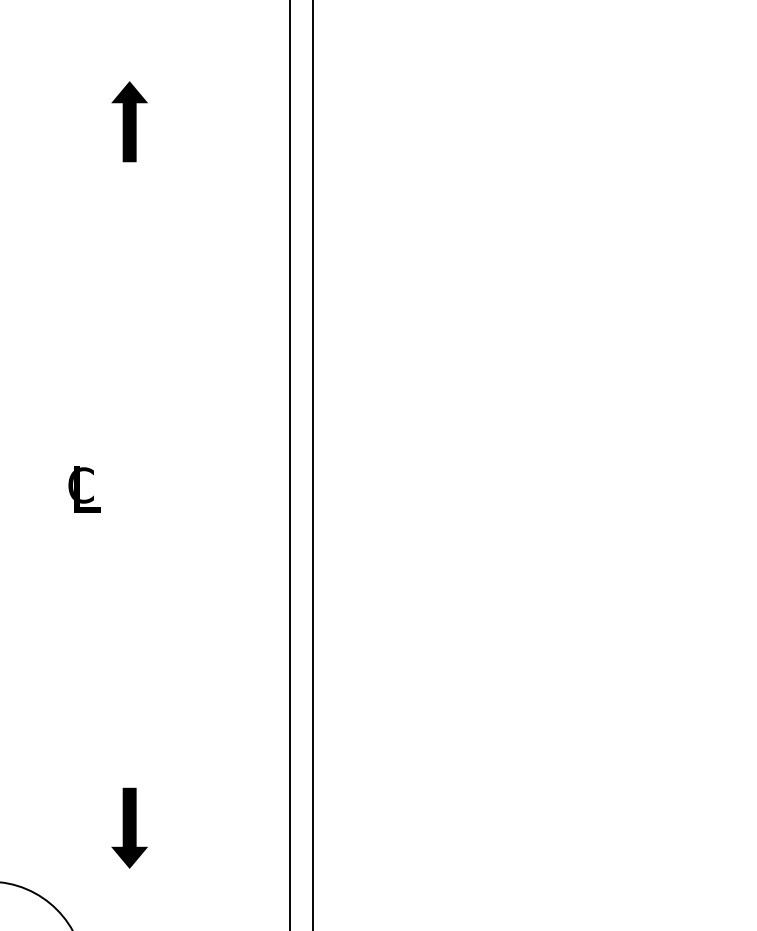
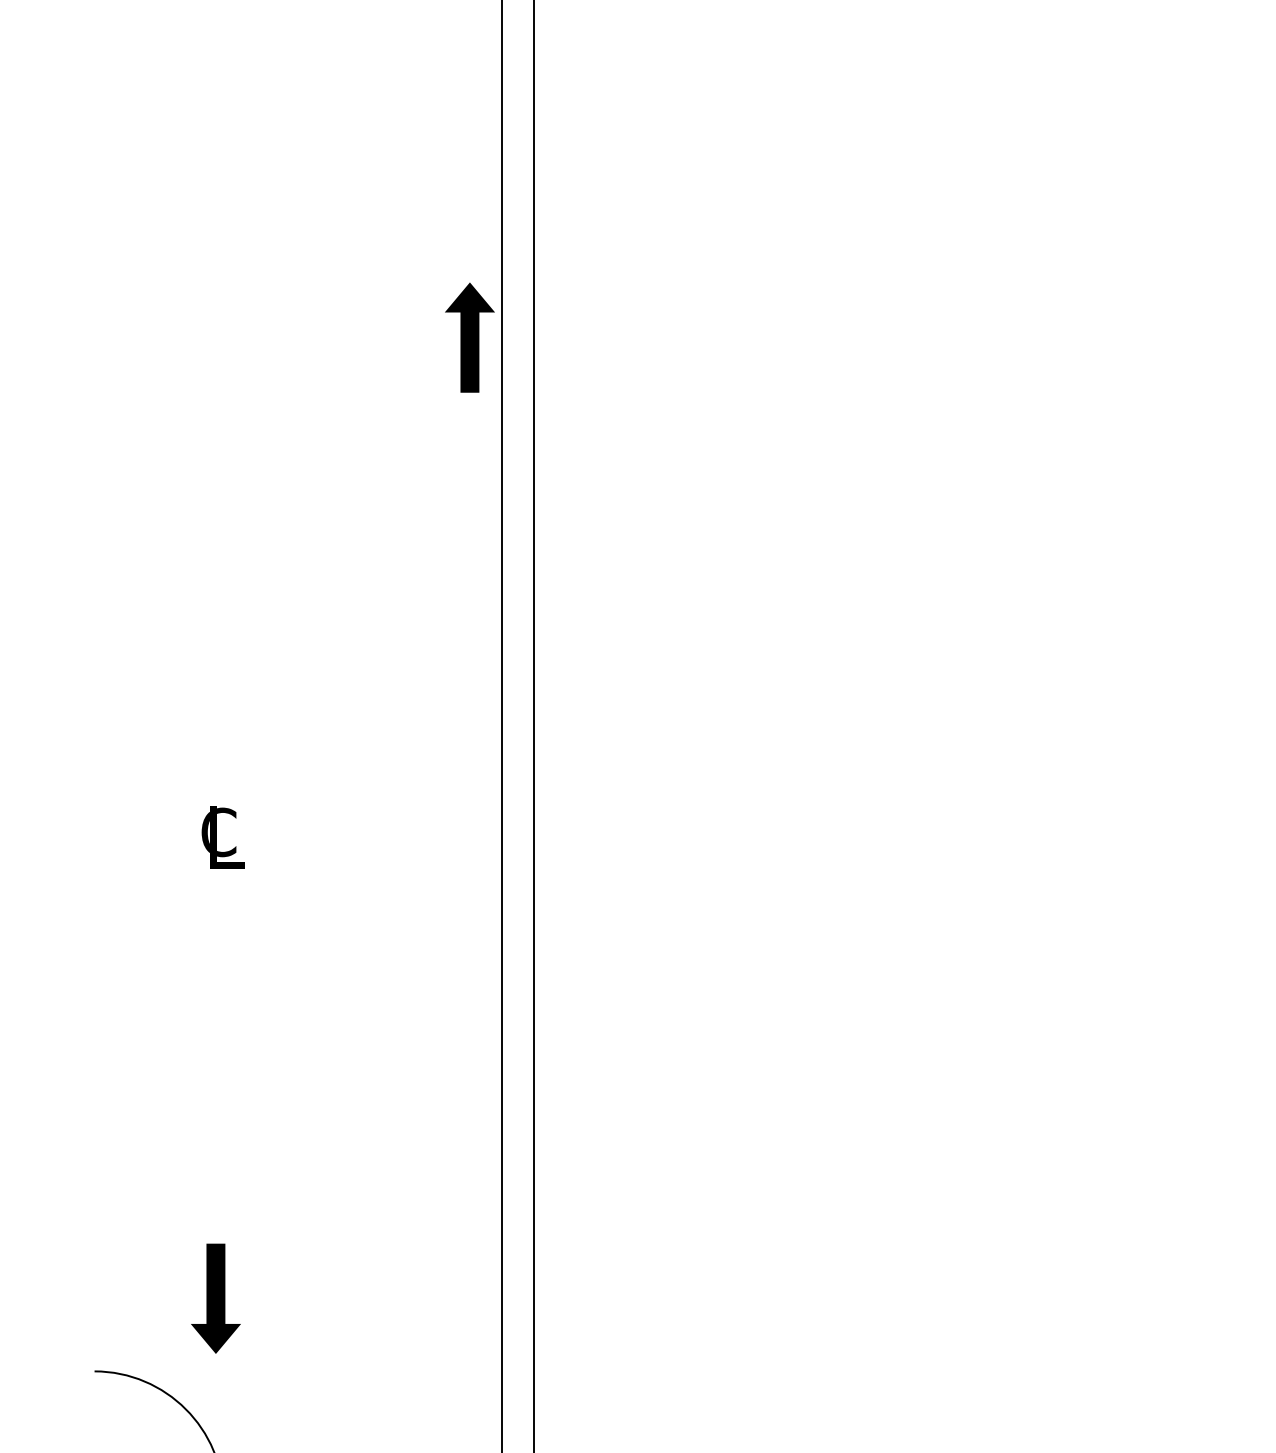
part: (129, 121) -> (469, 337), moved
part: (129, 828) -> (215, 1298), moved

